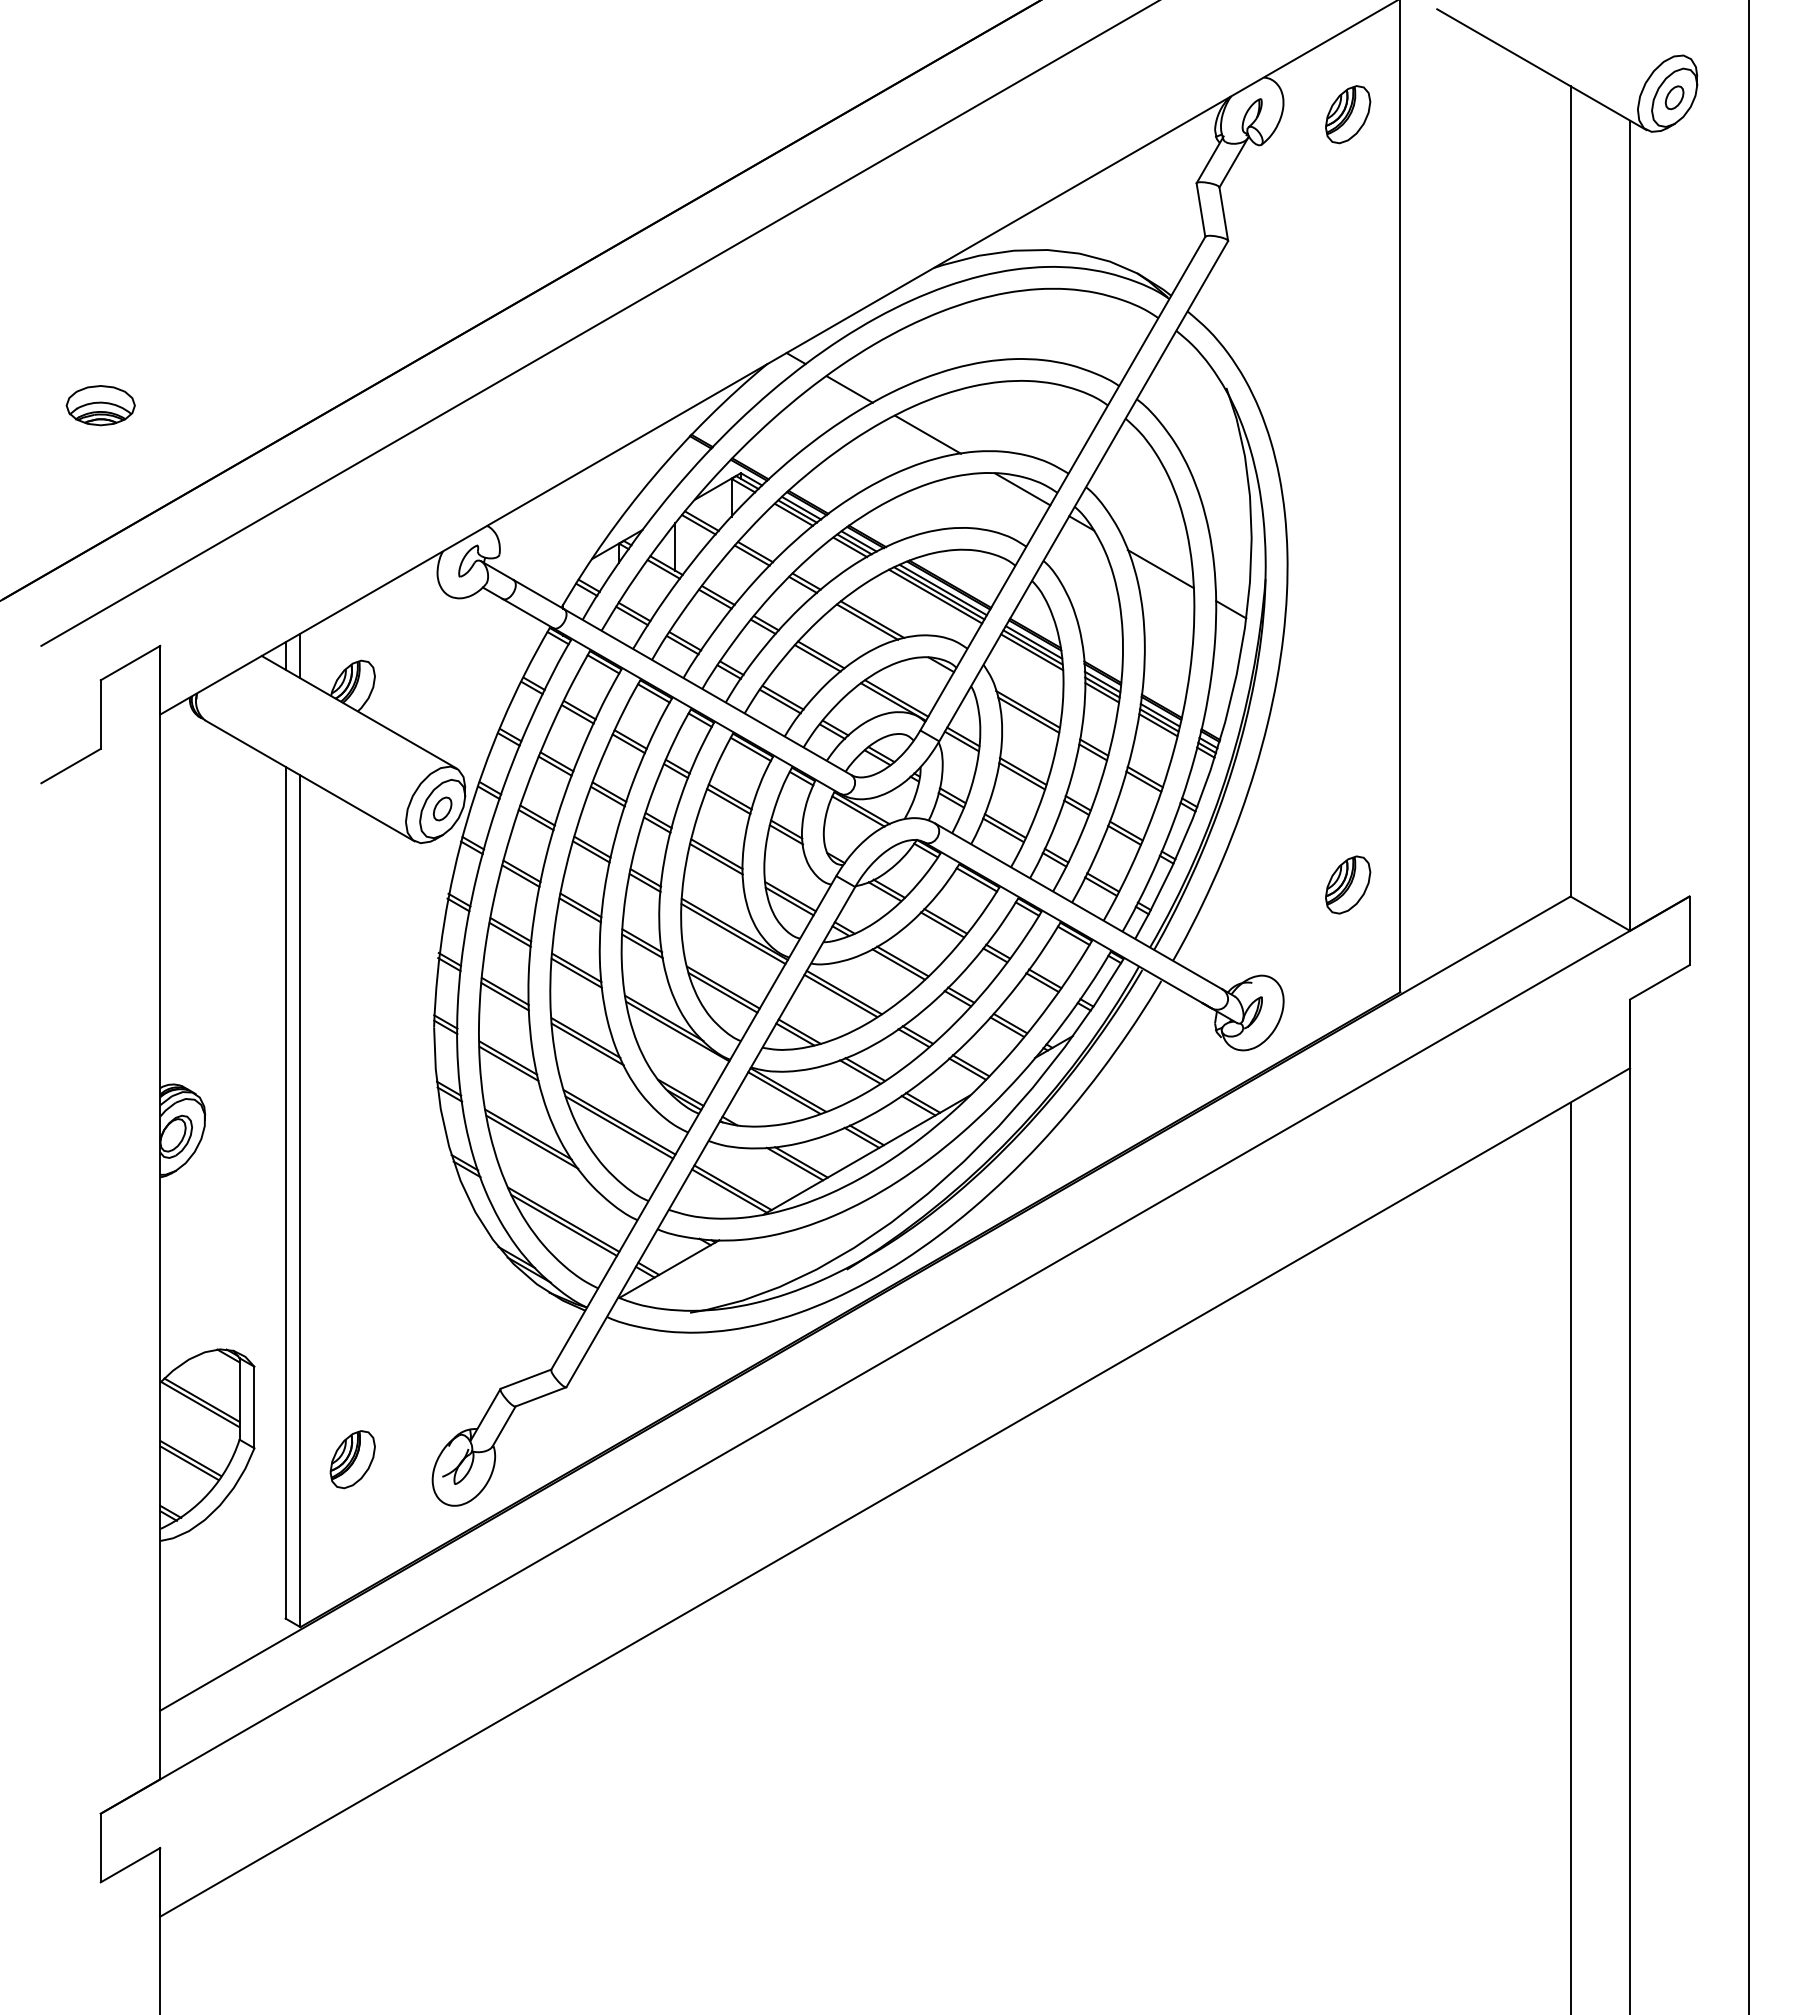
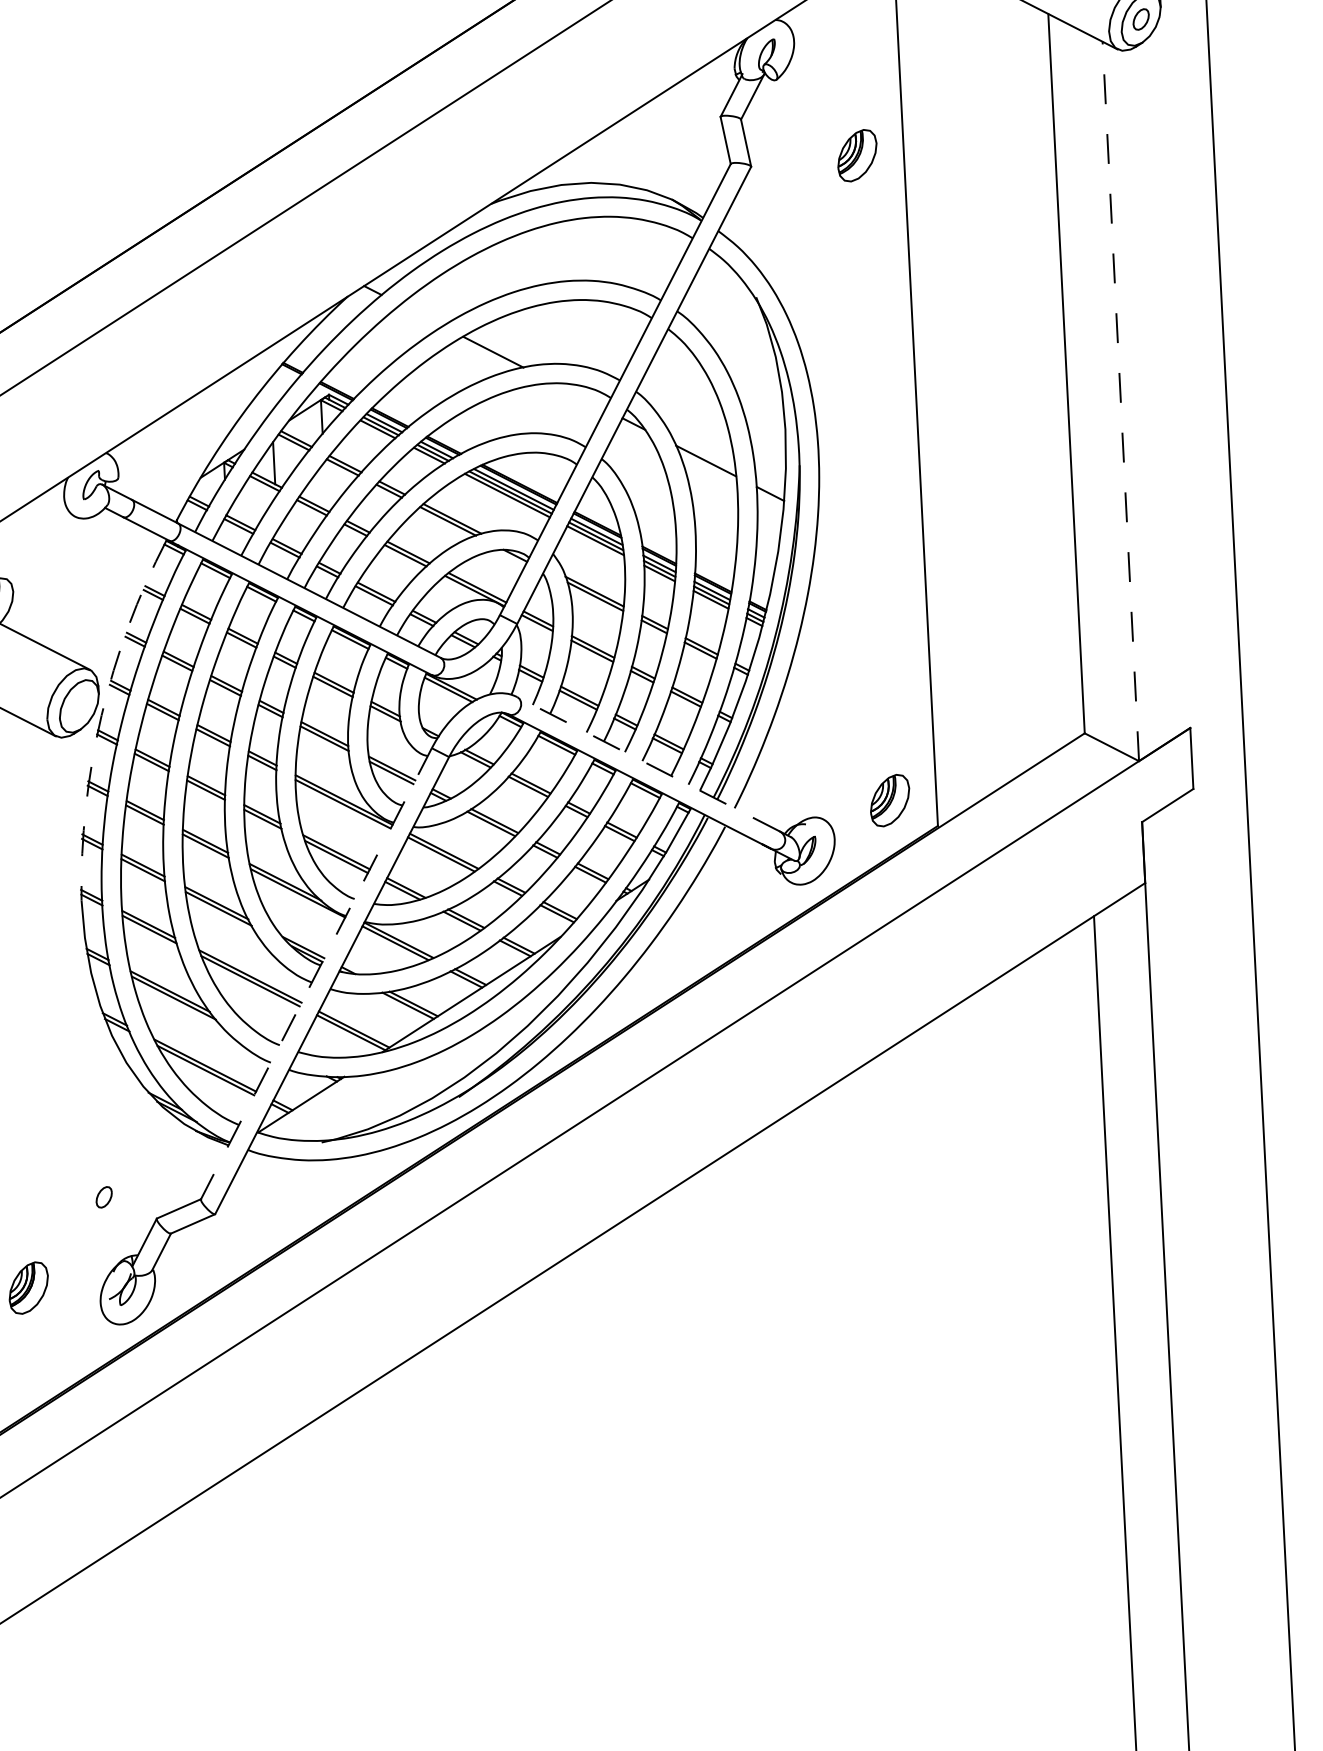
part: (1348, 114) -> (857, 155), moved
line: (849, 389) -> (421, 315), removed
line: (1022, 489) -> (579, 396), removed
line: (1630, 525) -> (1121, 401), solid -> dashed
part: (442, 808) -> (104, 1196), moved
arc: (467, 820) -> (101, 715), solid -> dashed
part: (1348, 884) -> (890, 800), moved
line: (1078, 906) -> (648, 764), solid -> dashed
line: (693, 1123) -> (316, 974), solid -> dashed

